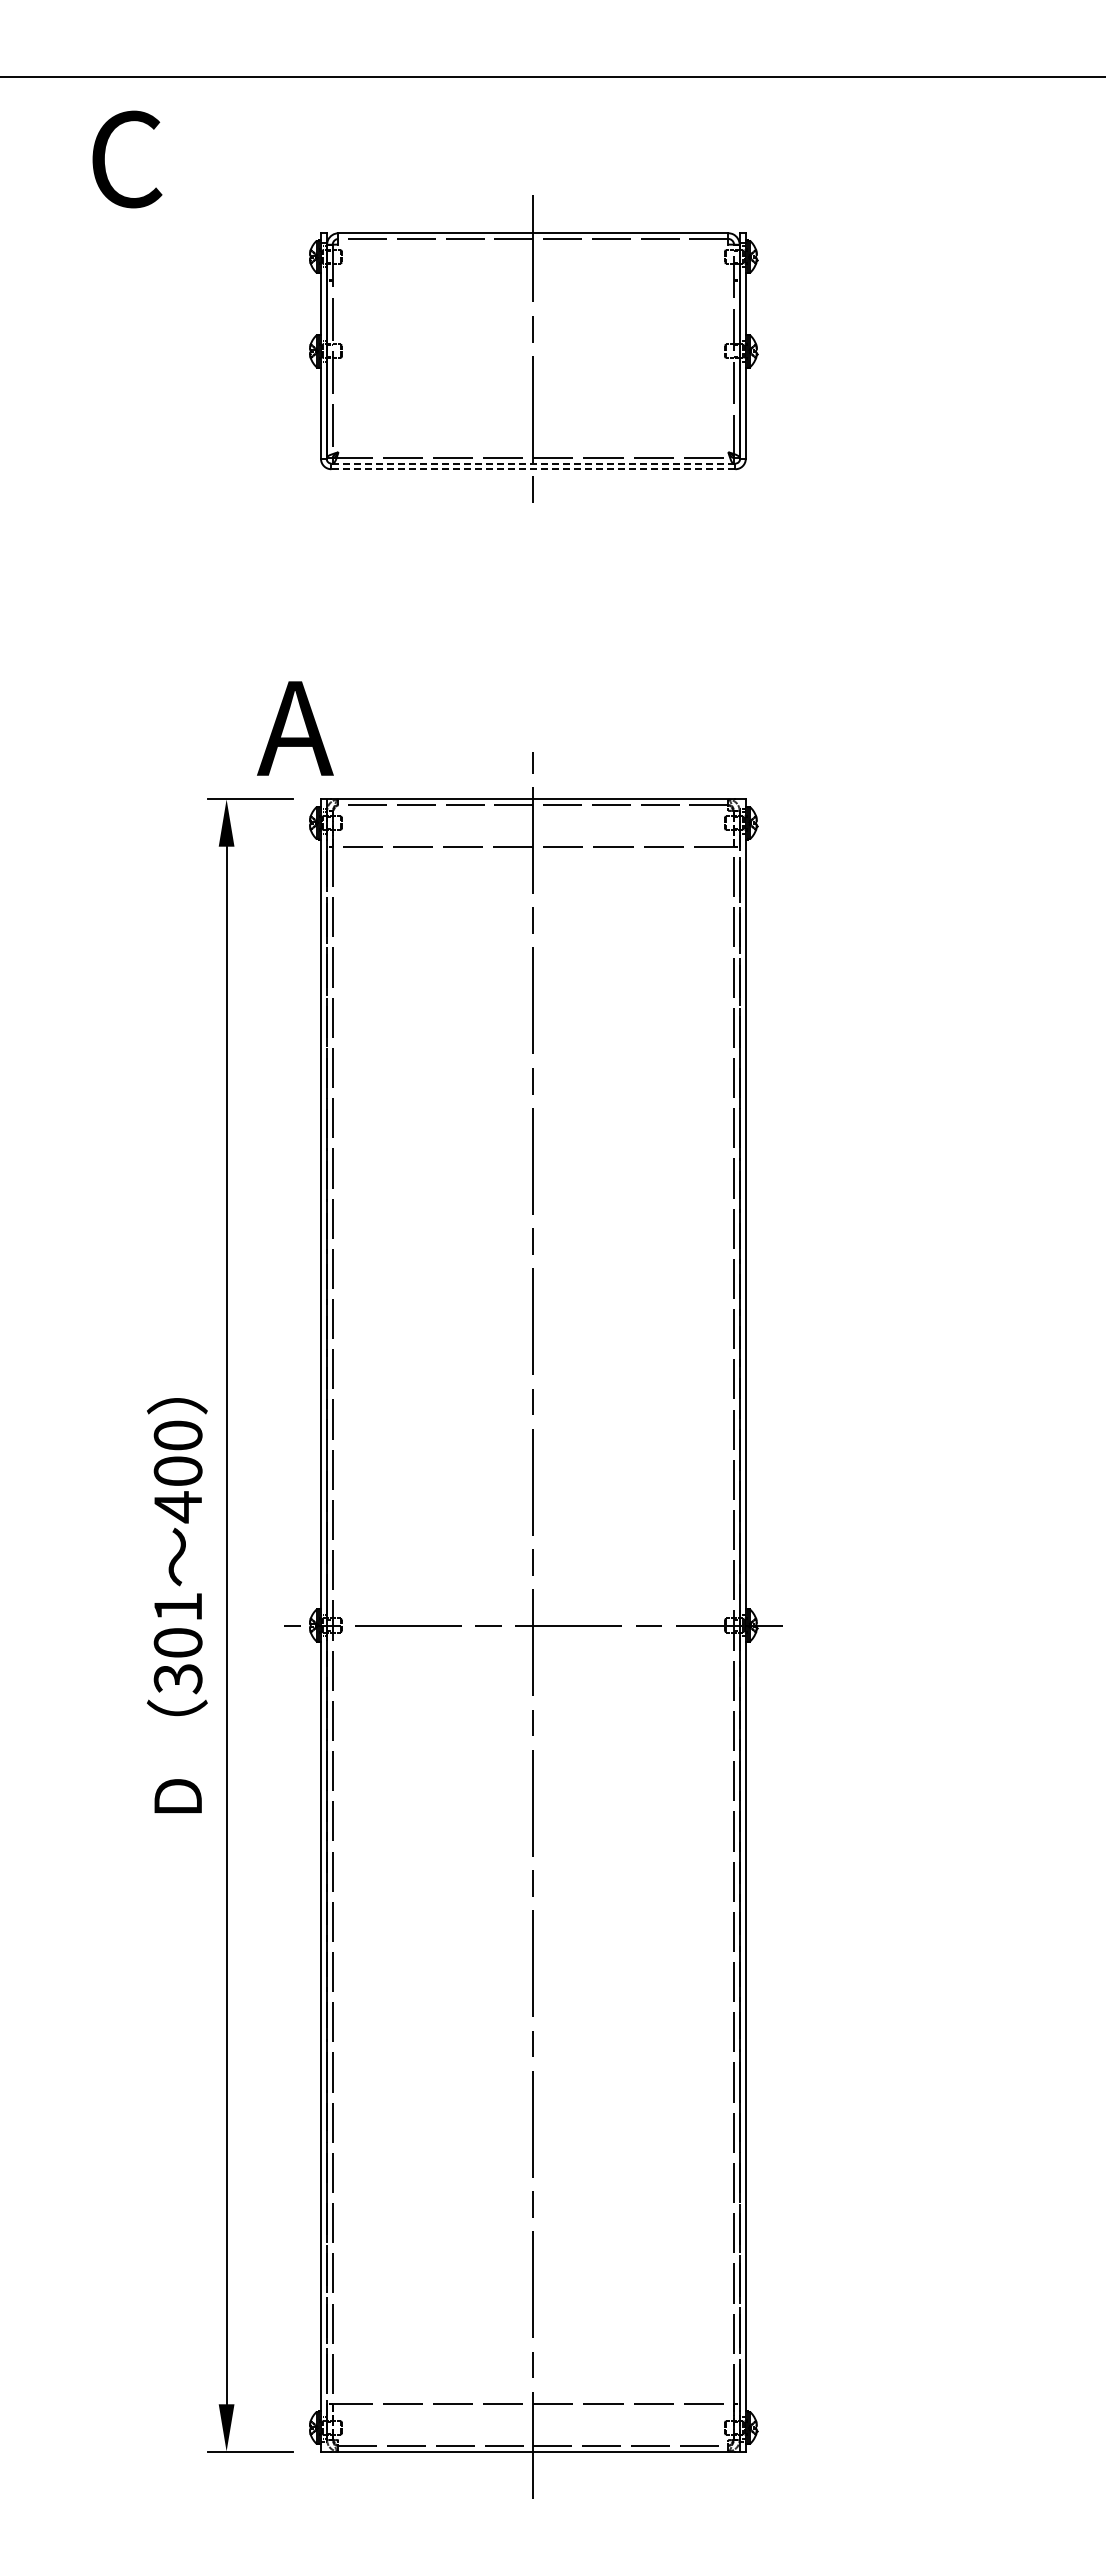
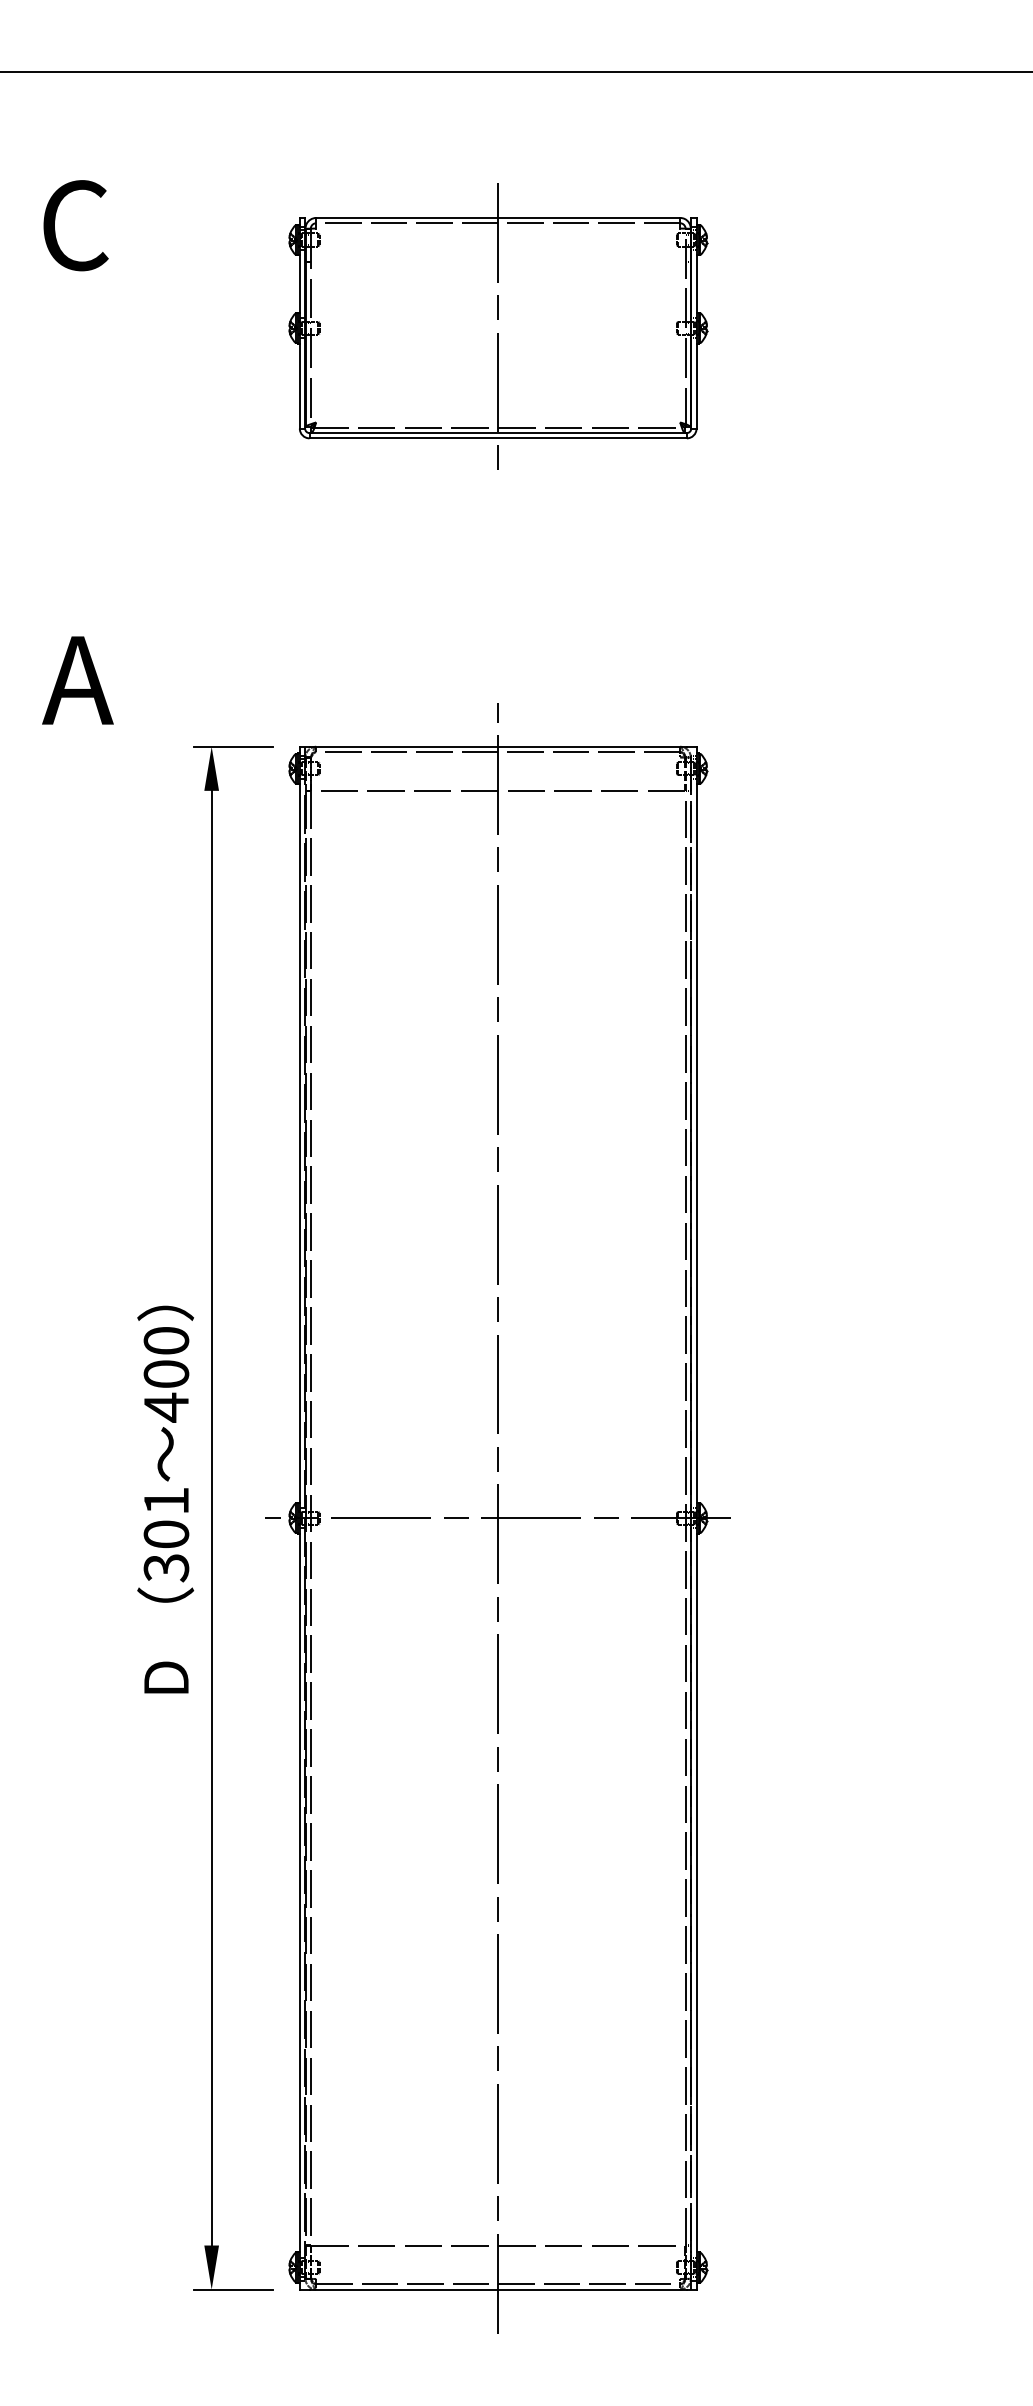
text: (127, 159) -> (76, 225), moved
line: (532, 463) -> (497, 432), dashed -> solid
line: (532, 469) -> (497, 438), dashed -> solid
text: (295, 728) -> (78, 680), moved

